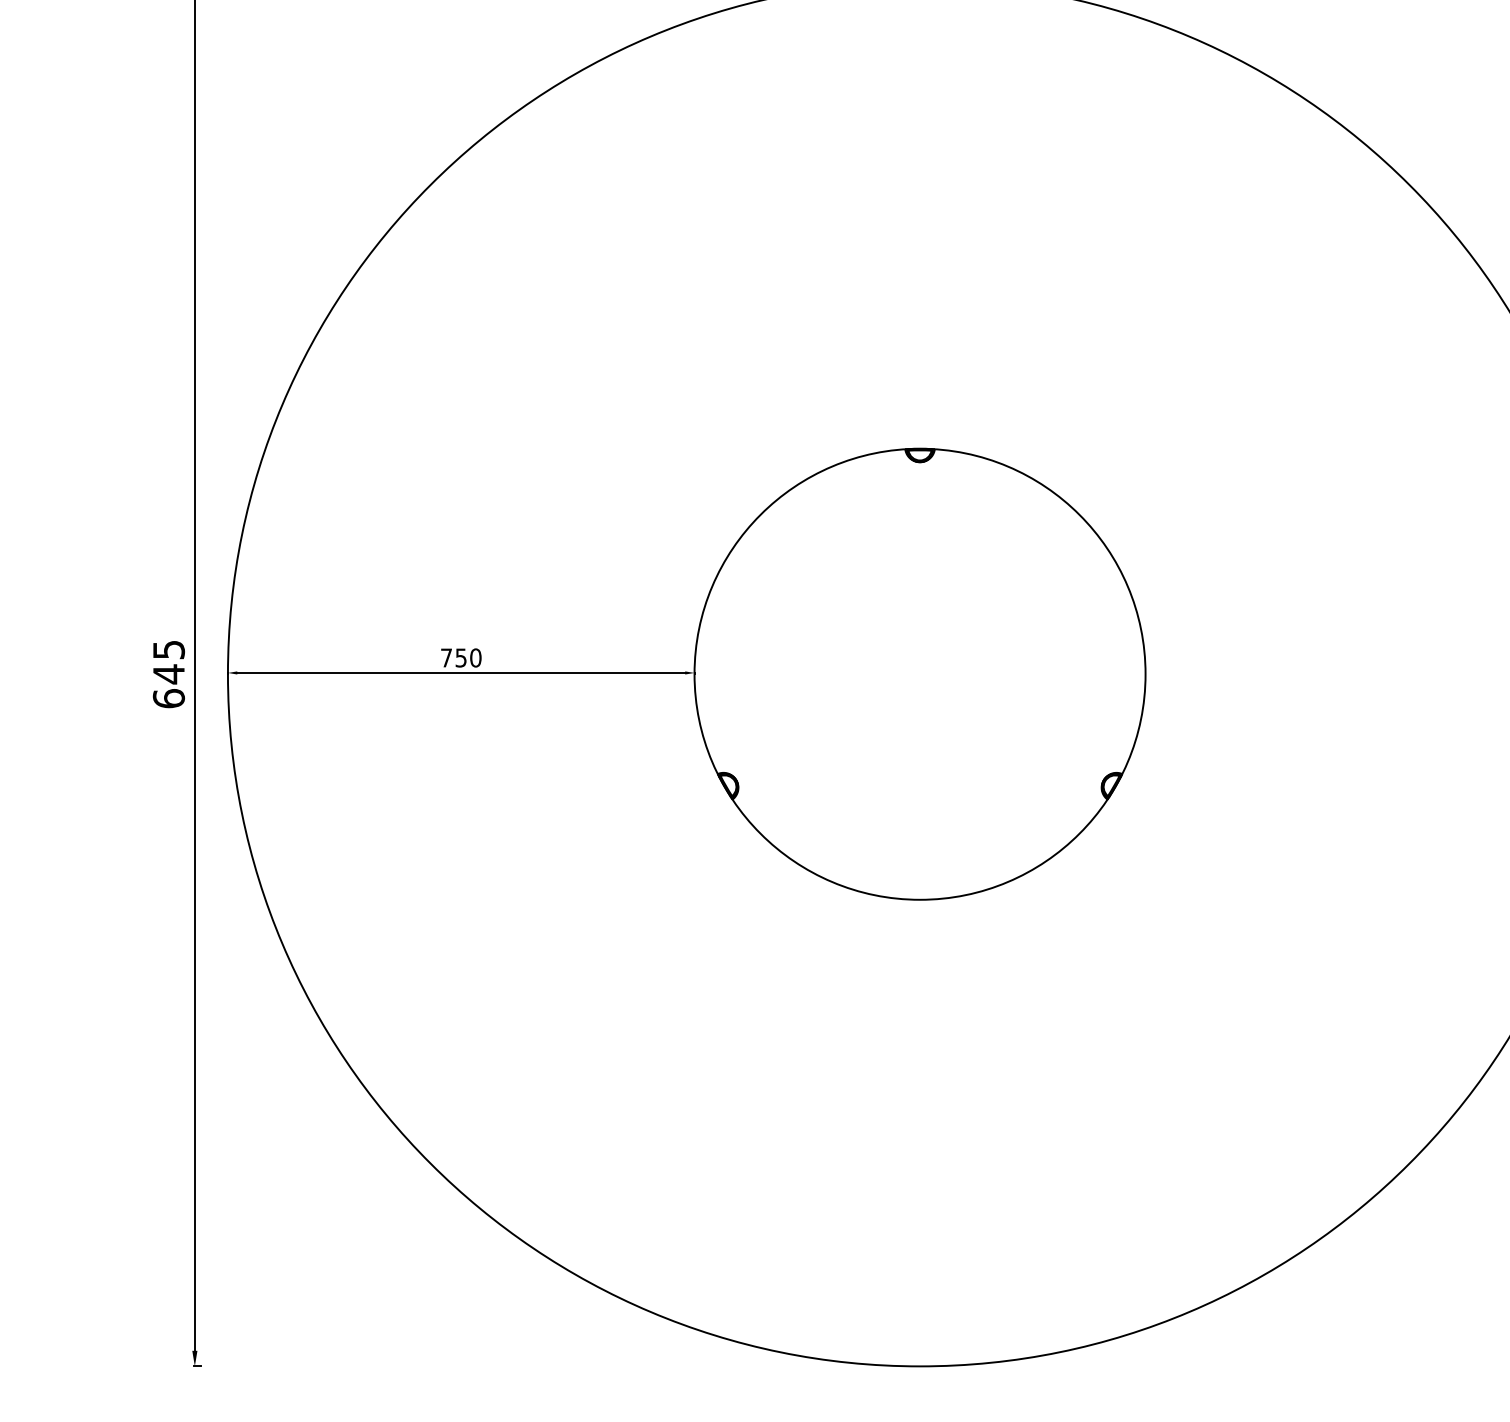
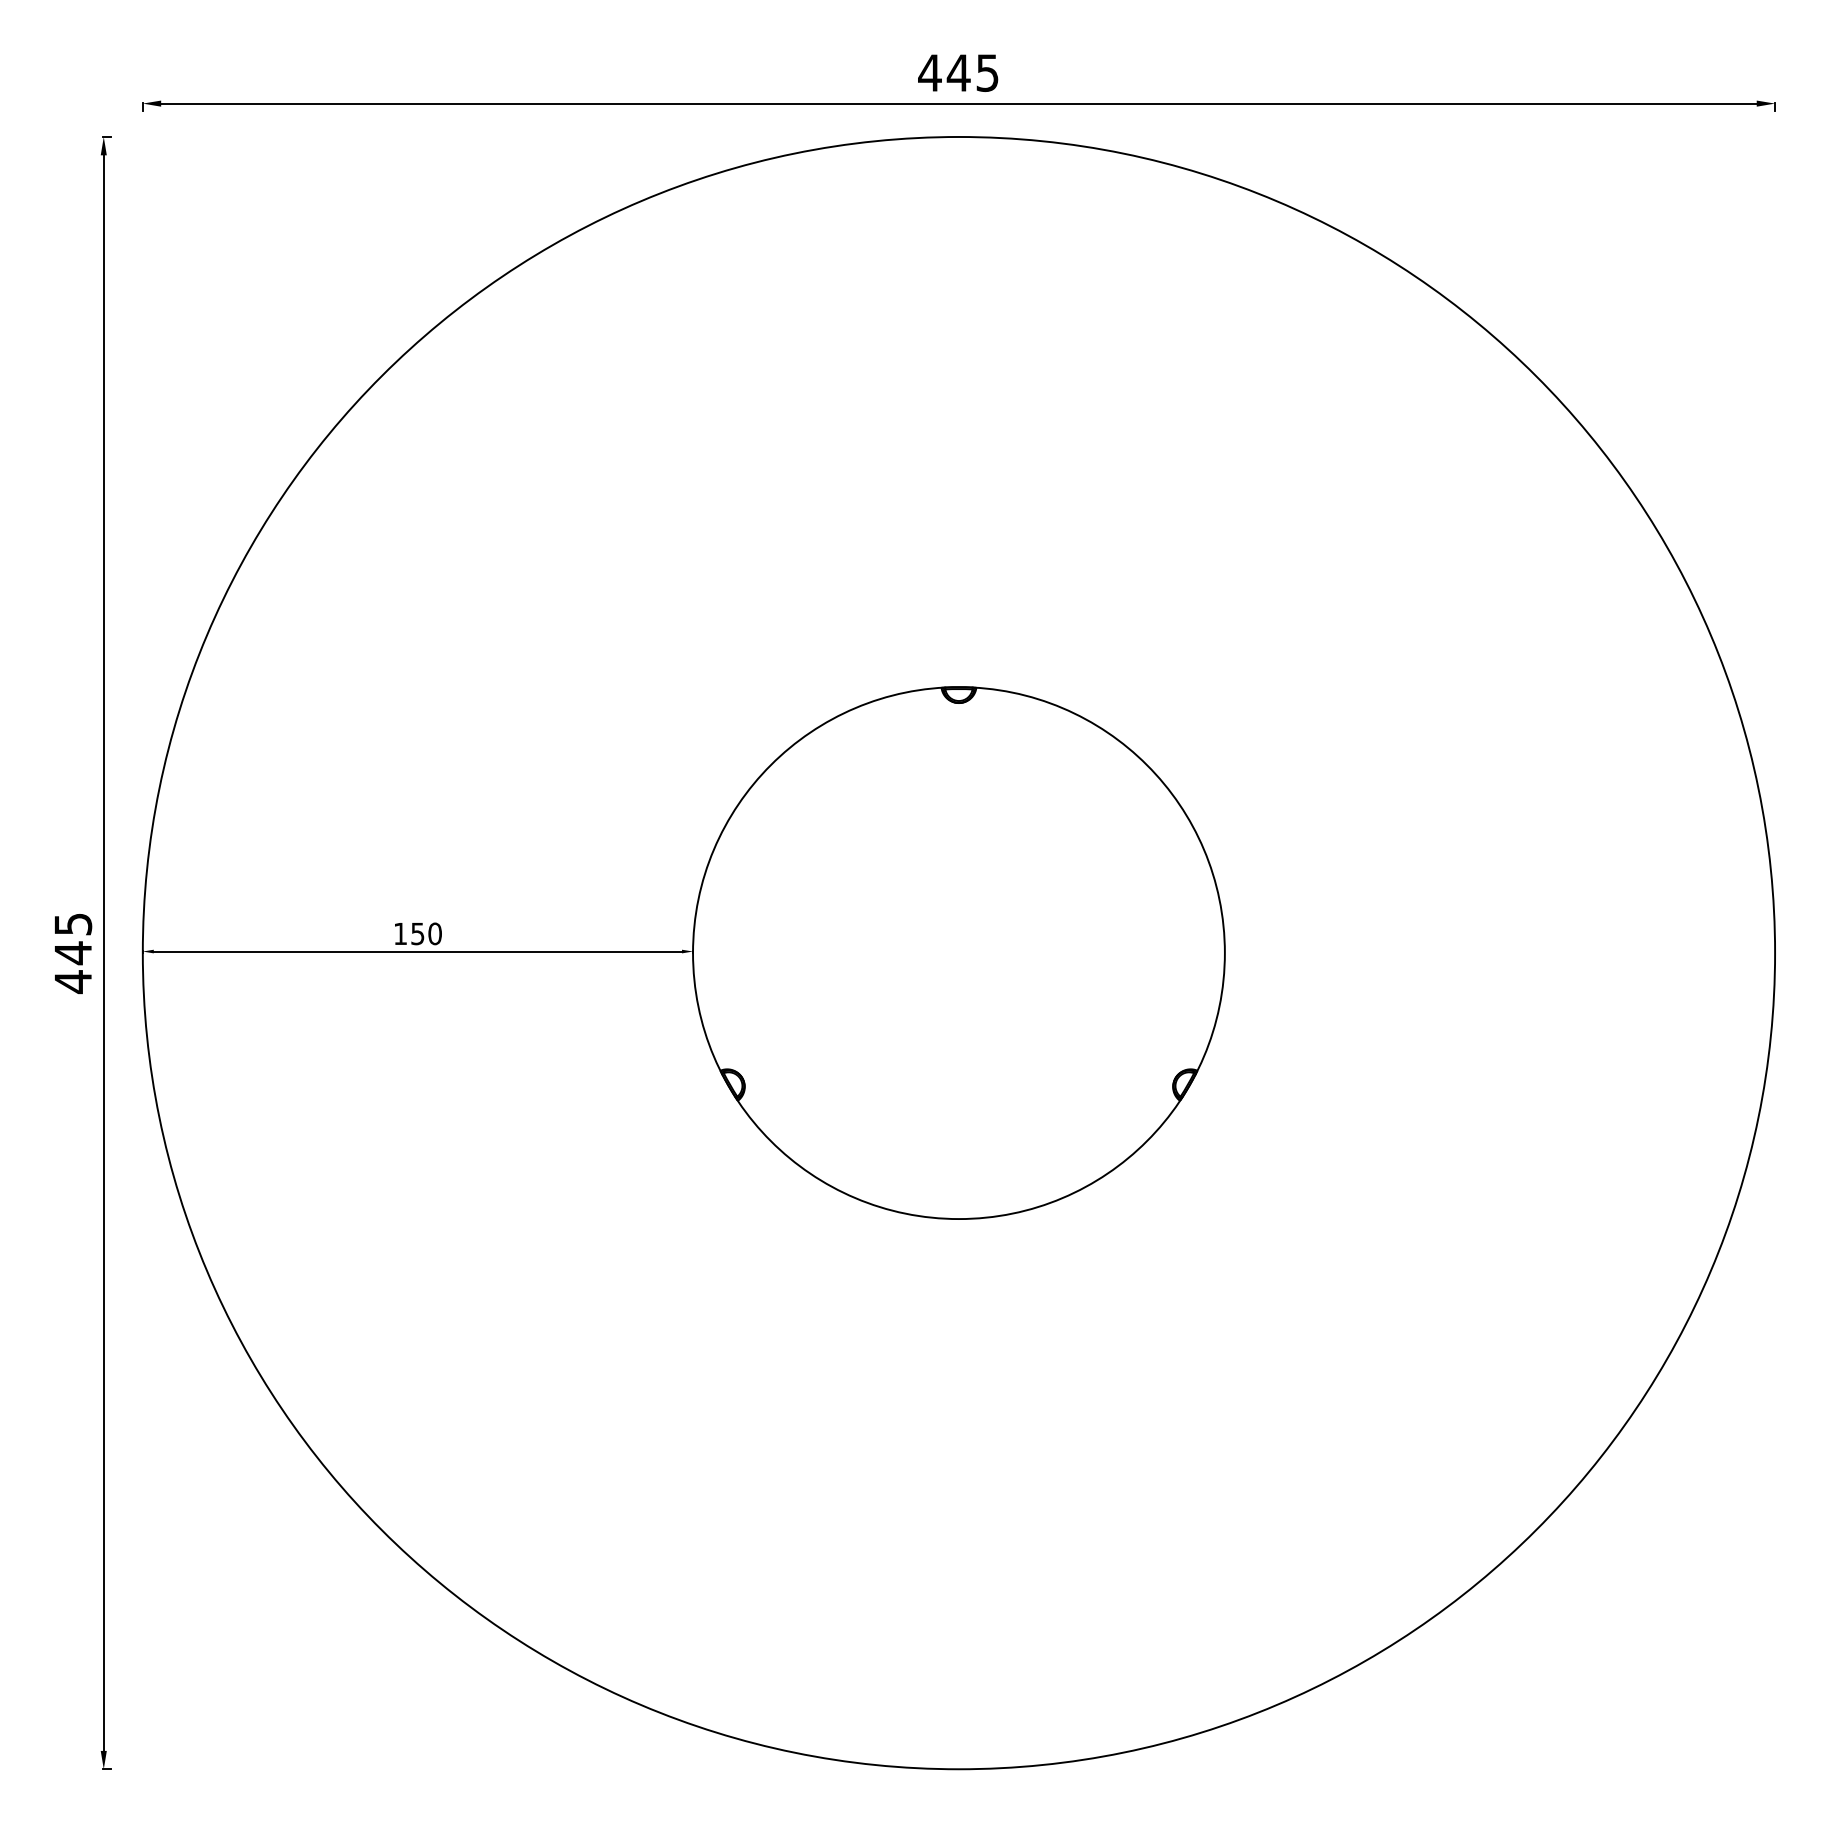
text: (446, 657) -> (400, 933), 750 -> 150
text: (169, 699) -> (73, 982), 645 -> 445

